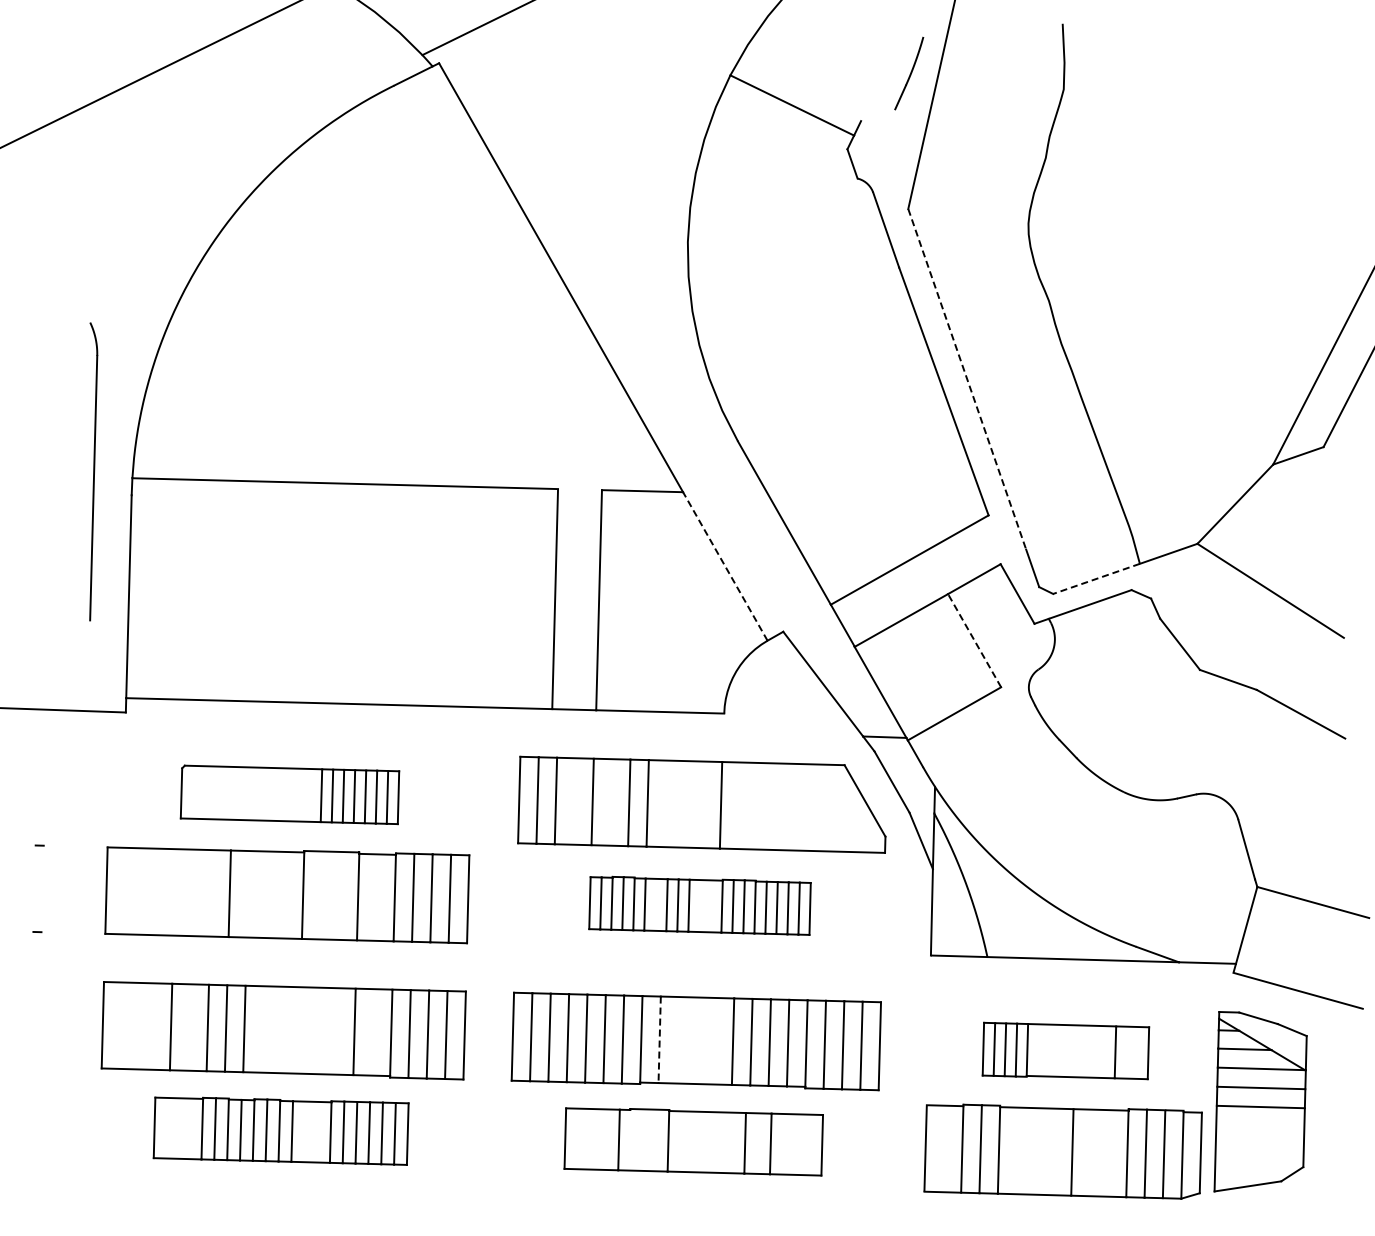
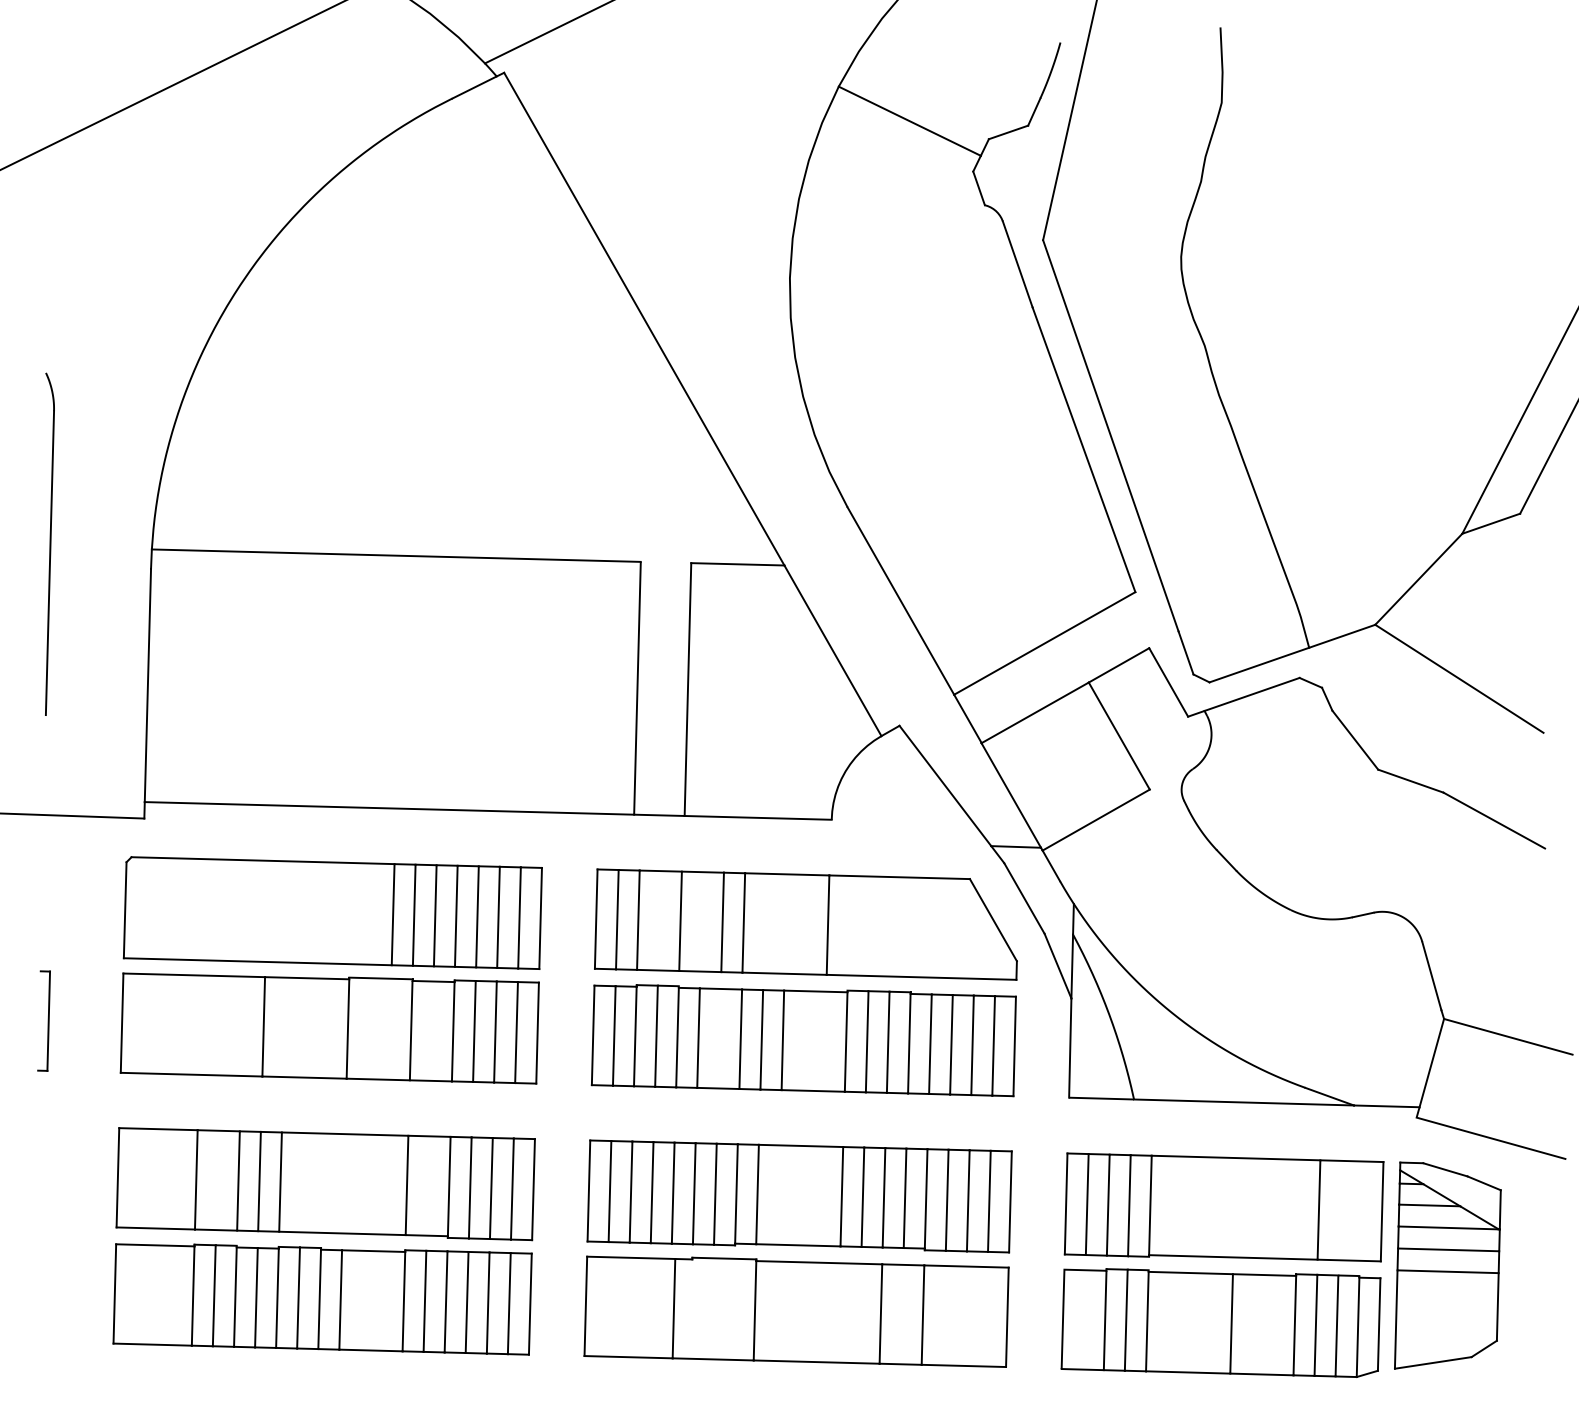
line: (878, 115) -> (1008, 132), added
line: (967, 379) -> (1111, 436), dashed -> solid
part: (93, 471) -> (49, 544), moved
line: (725, 566) -> (833, 650), dashed -> solid
line: (1096, 578) -> (1259, 664), dashed -> solid
line: (974, 640) -> (1119, 735), dashed -> solid
part: (289, 794) -> (332, 912), size x1.67
line: (42, 888) -> (48, 1020), added
part: (699, 905) -> (803, 1040), size x1.67
line: (659, 1040) -> (757, 1195), dashed -> solid
part: (1065, 1050) -> (1223, 1206), size x1.67
part: (281, 1131) -> (323, 1299), size x1.43
part: (693, 1141) -> (796, 1311), size x1.43

